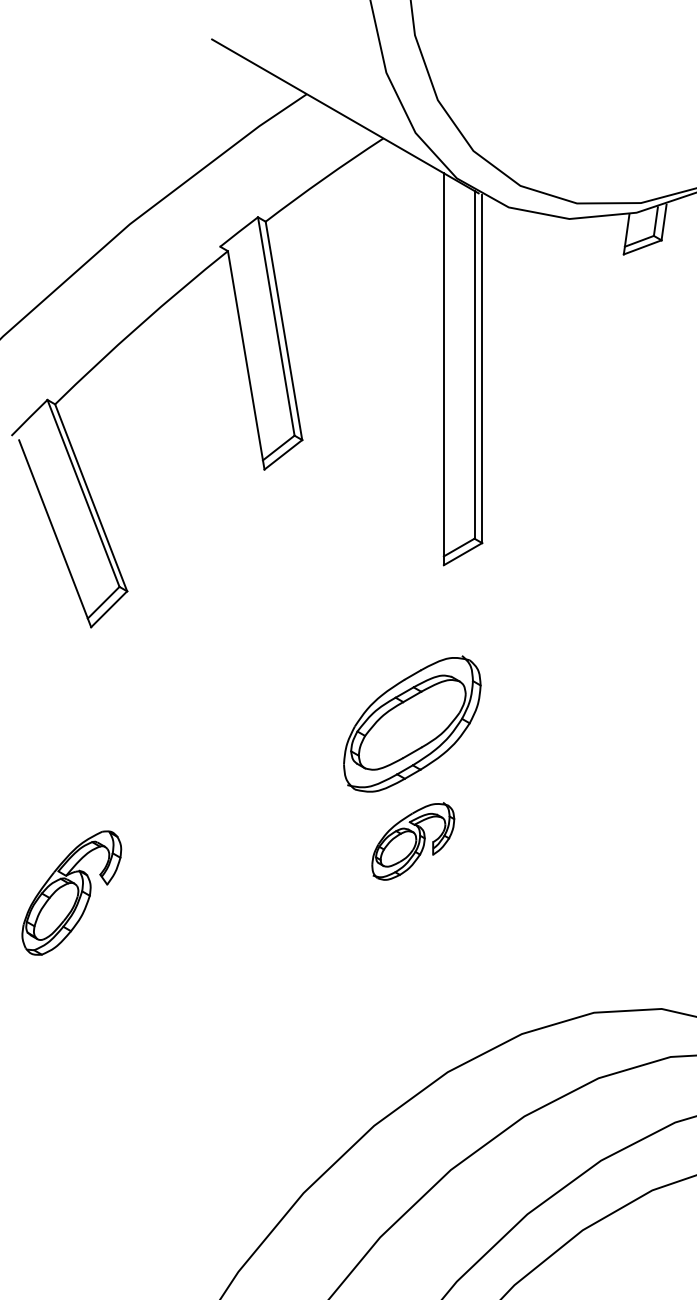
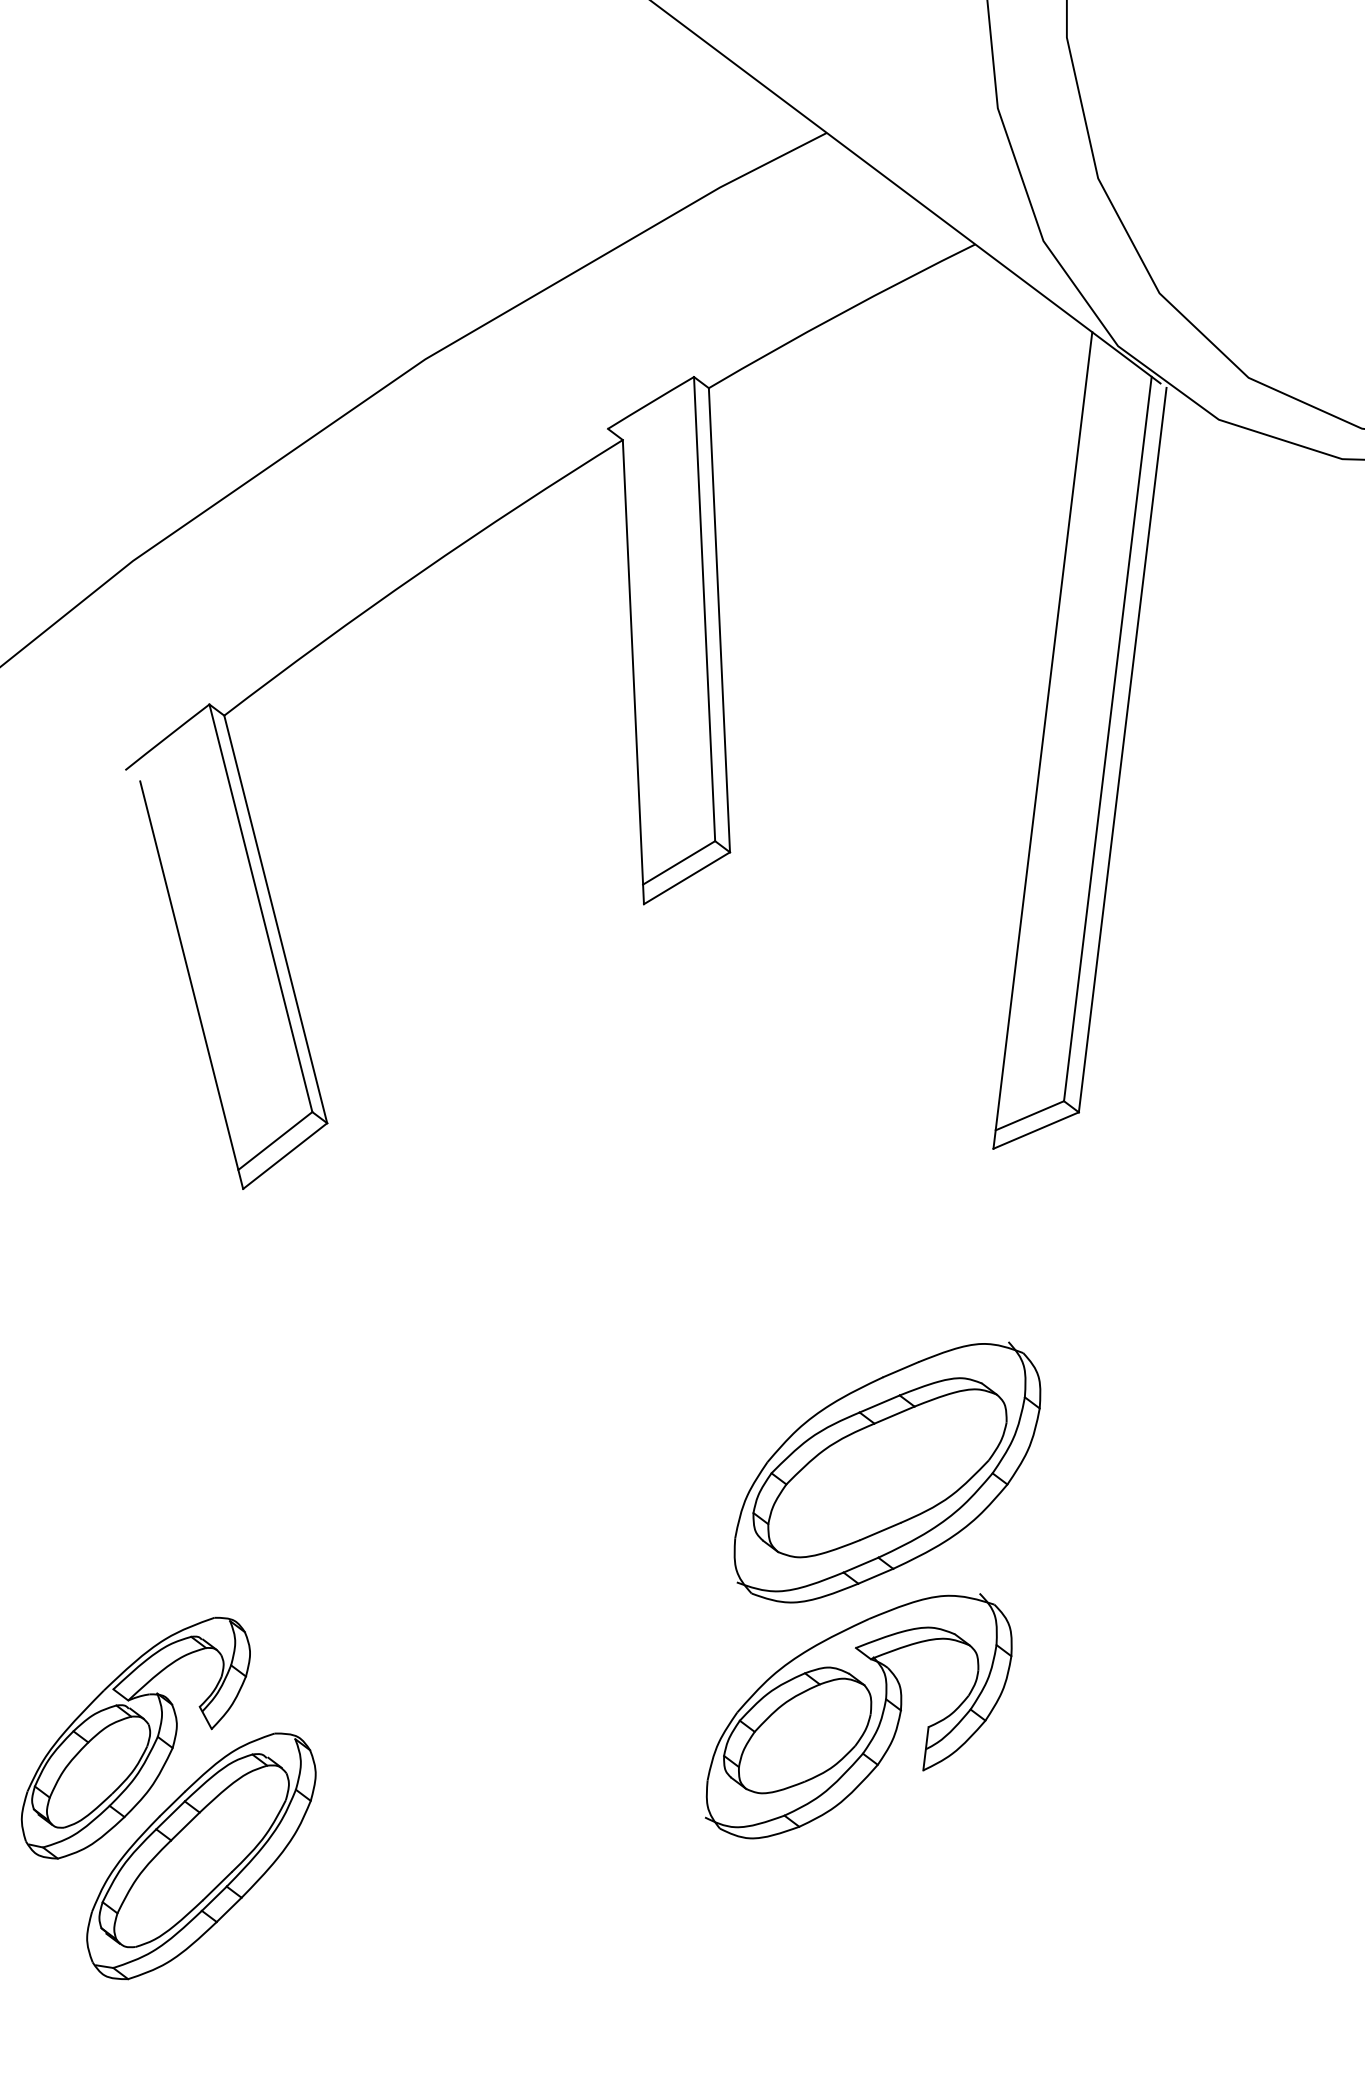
part: (413, 841) -> (860, 1716), size x1.67
part: (109, 944) -> (201, 1854), added

